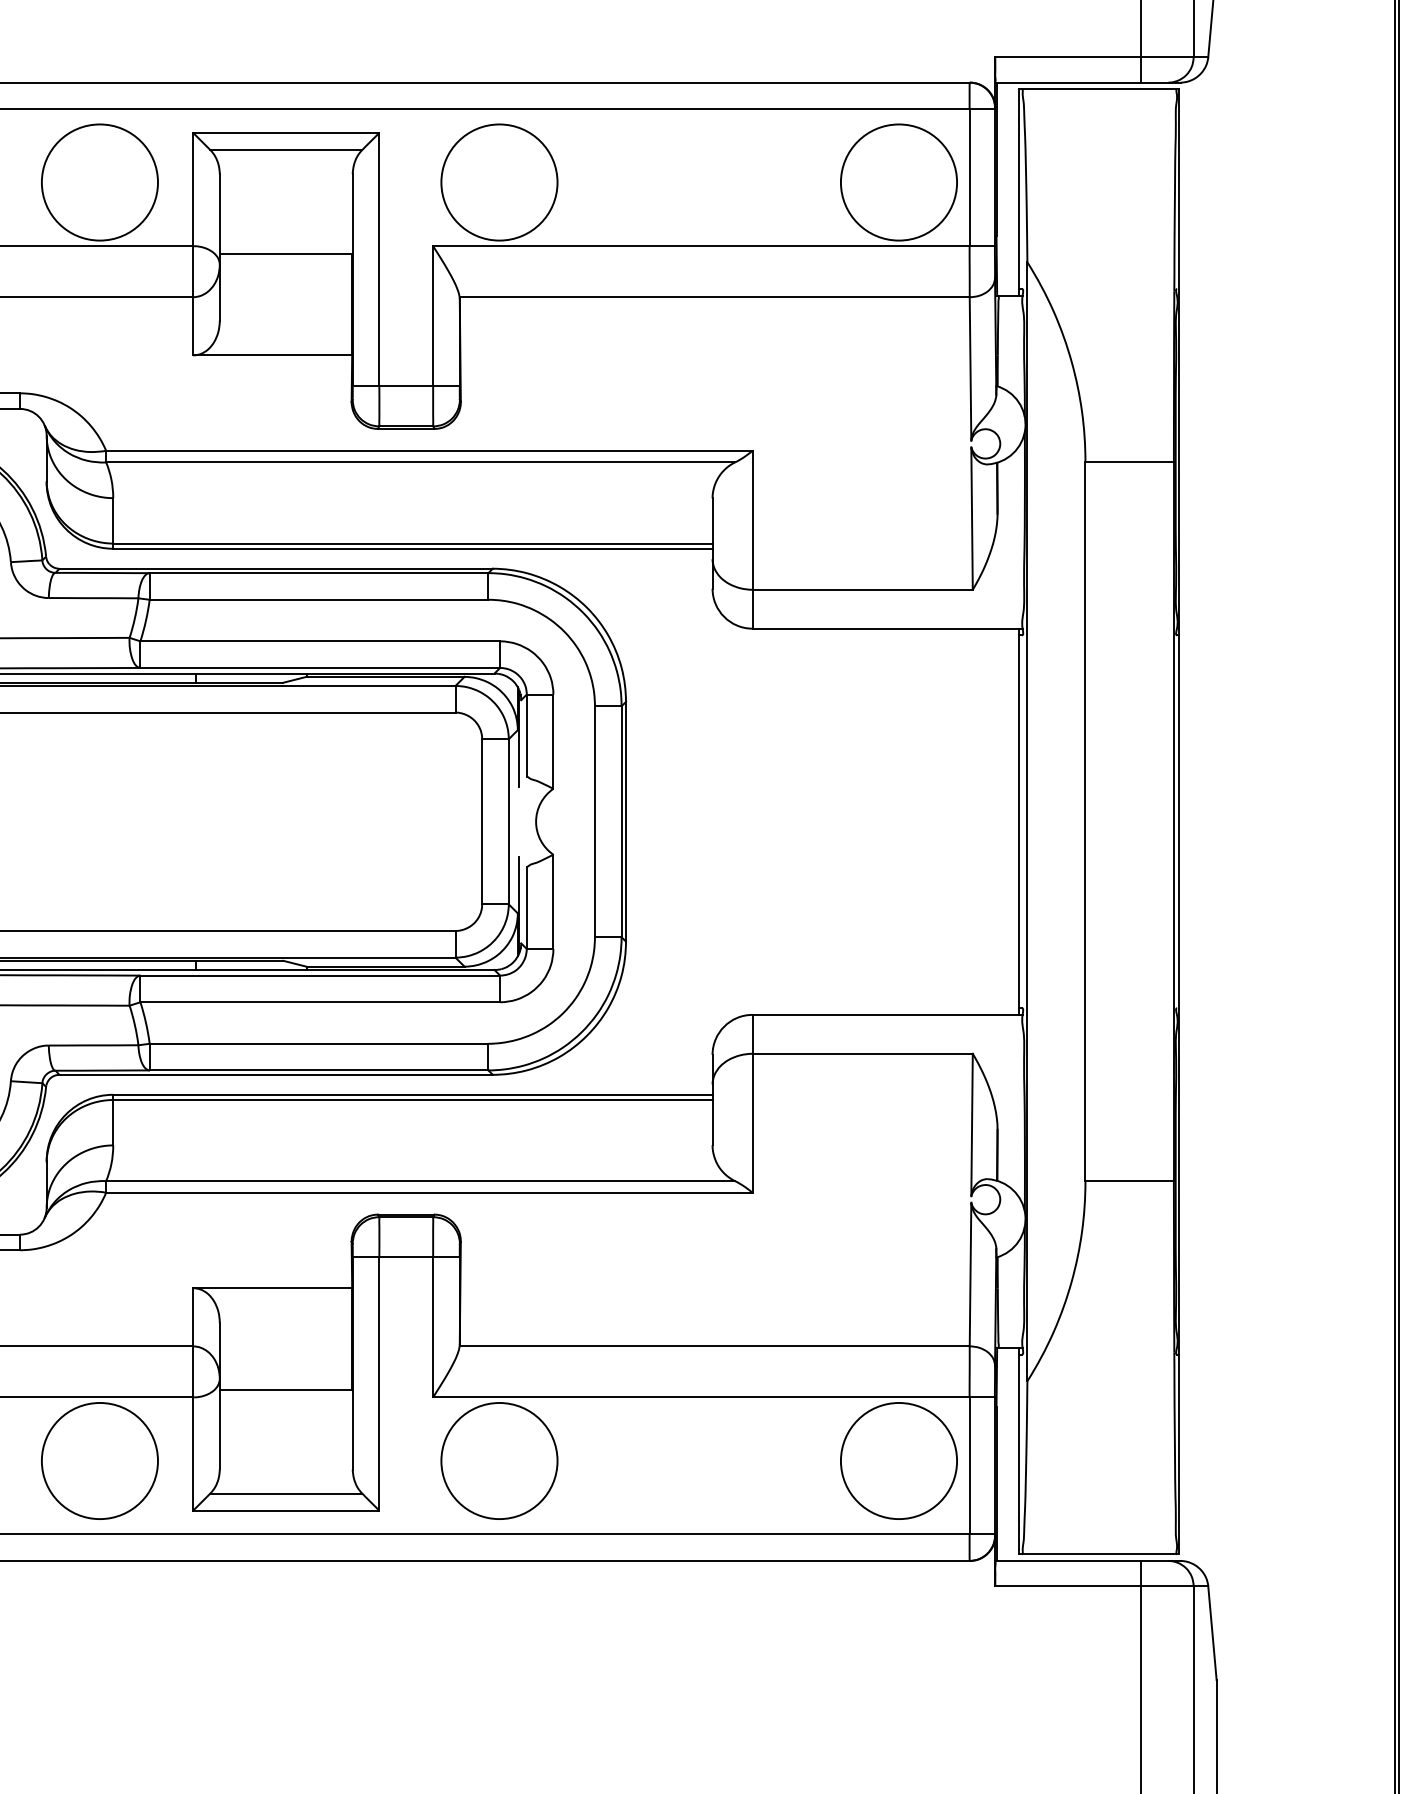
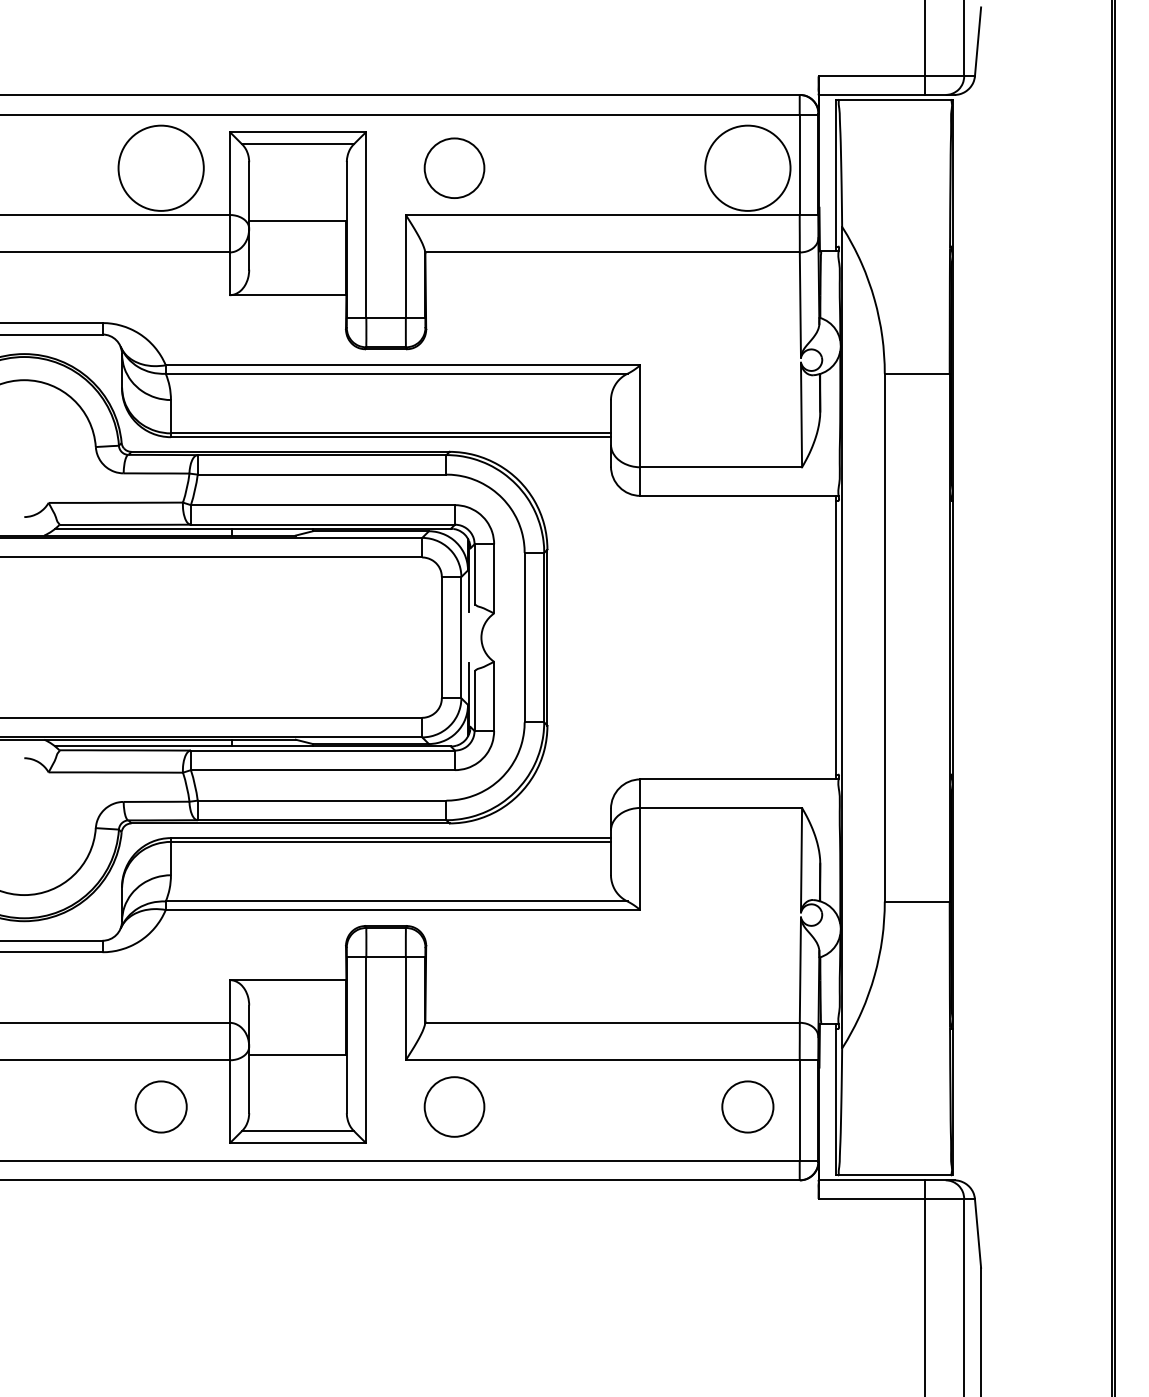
circle: (499, 181) -> (454, 167), size x0.7
circle: (98, 1460) -> (160, 1106), size x0.6
circle: (499, 1460) -> (454, 1106), size x0.7
circle: (898, 1460) -> (747, 1106), size x0.6

